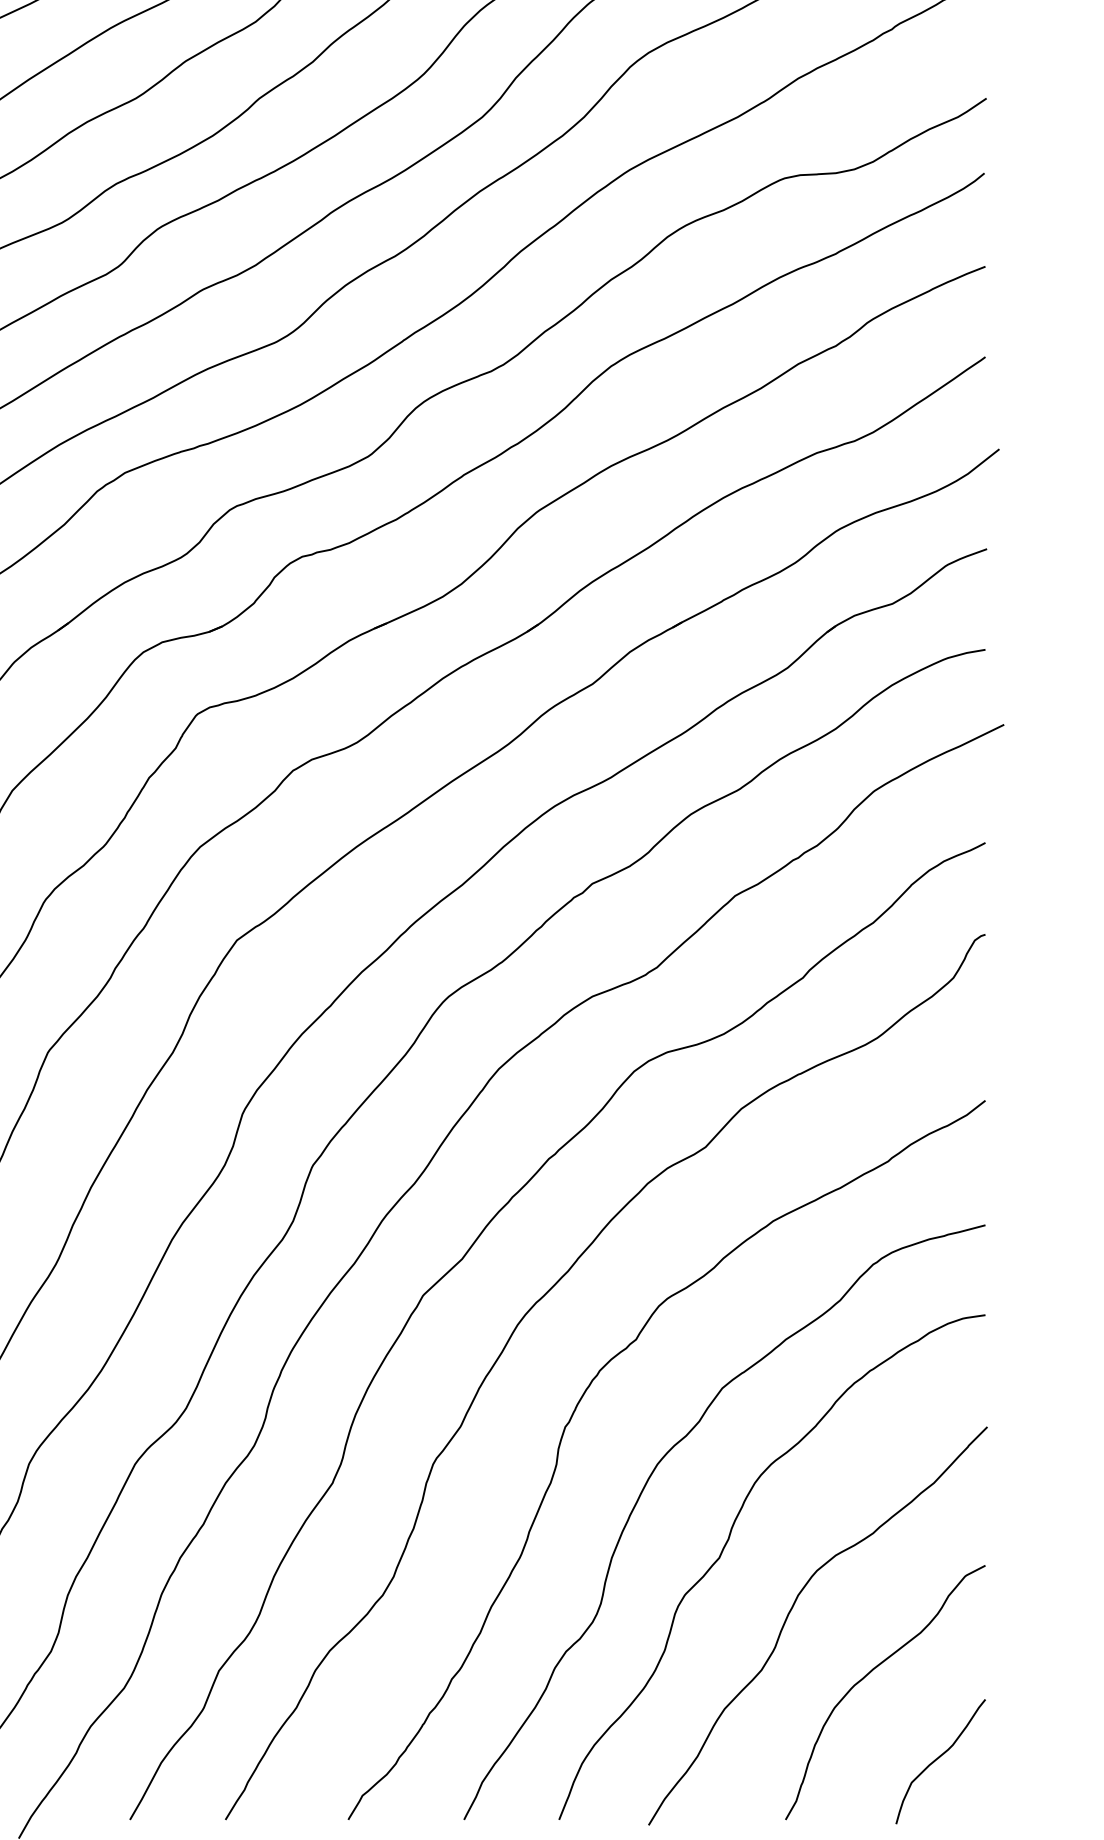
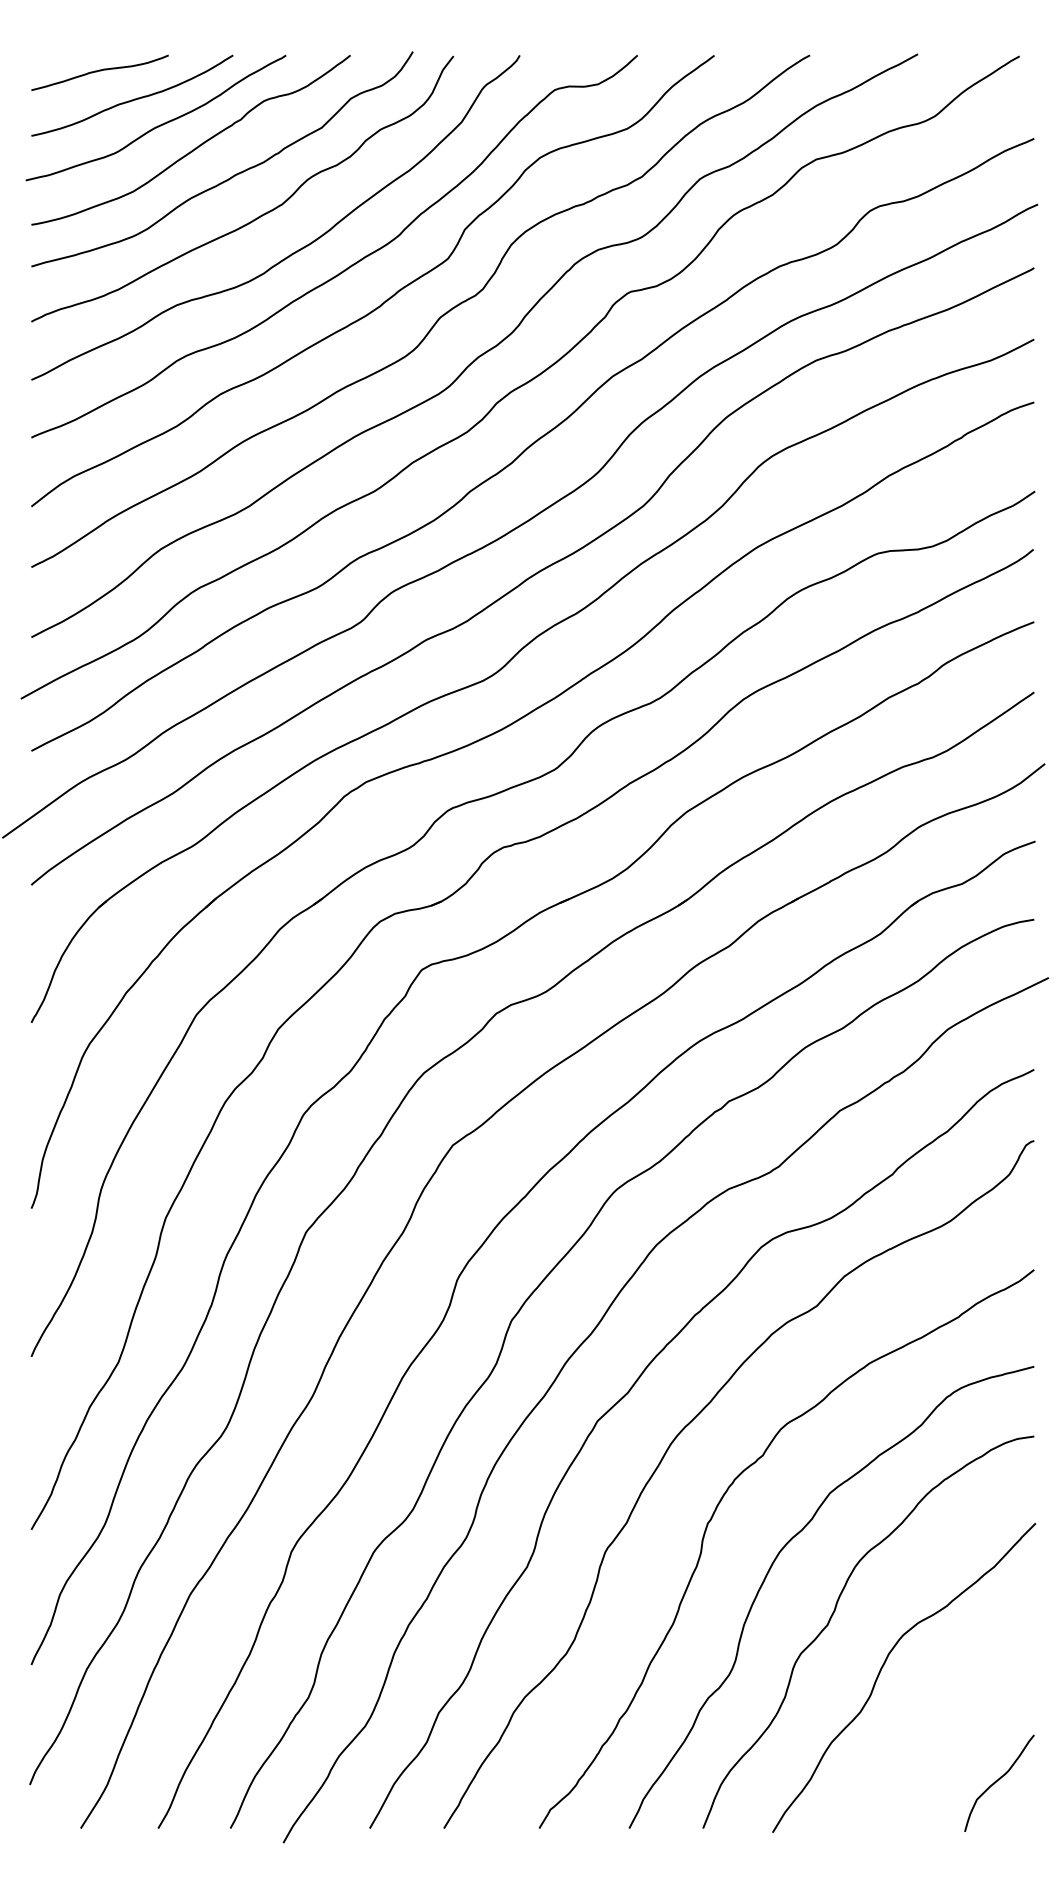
curve: (868, 1675) -> (943, 1716), removed

